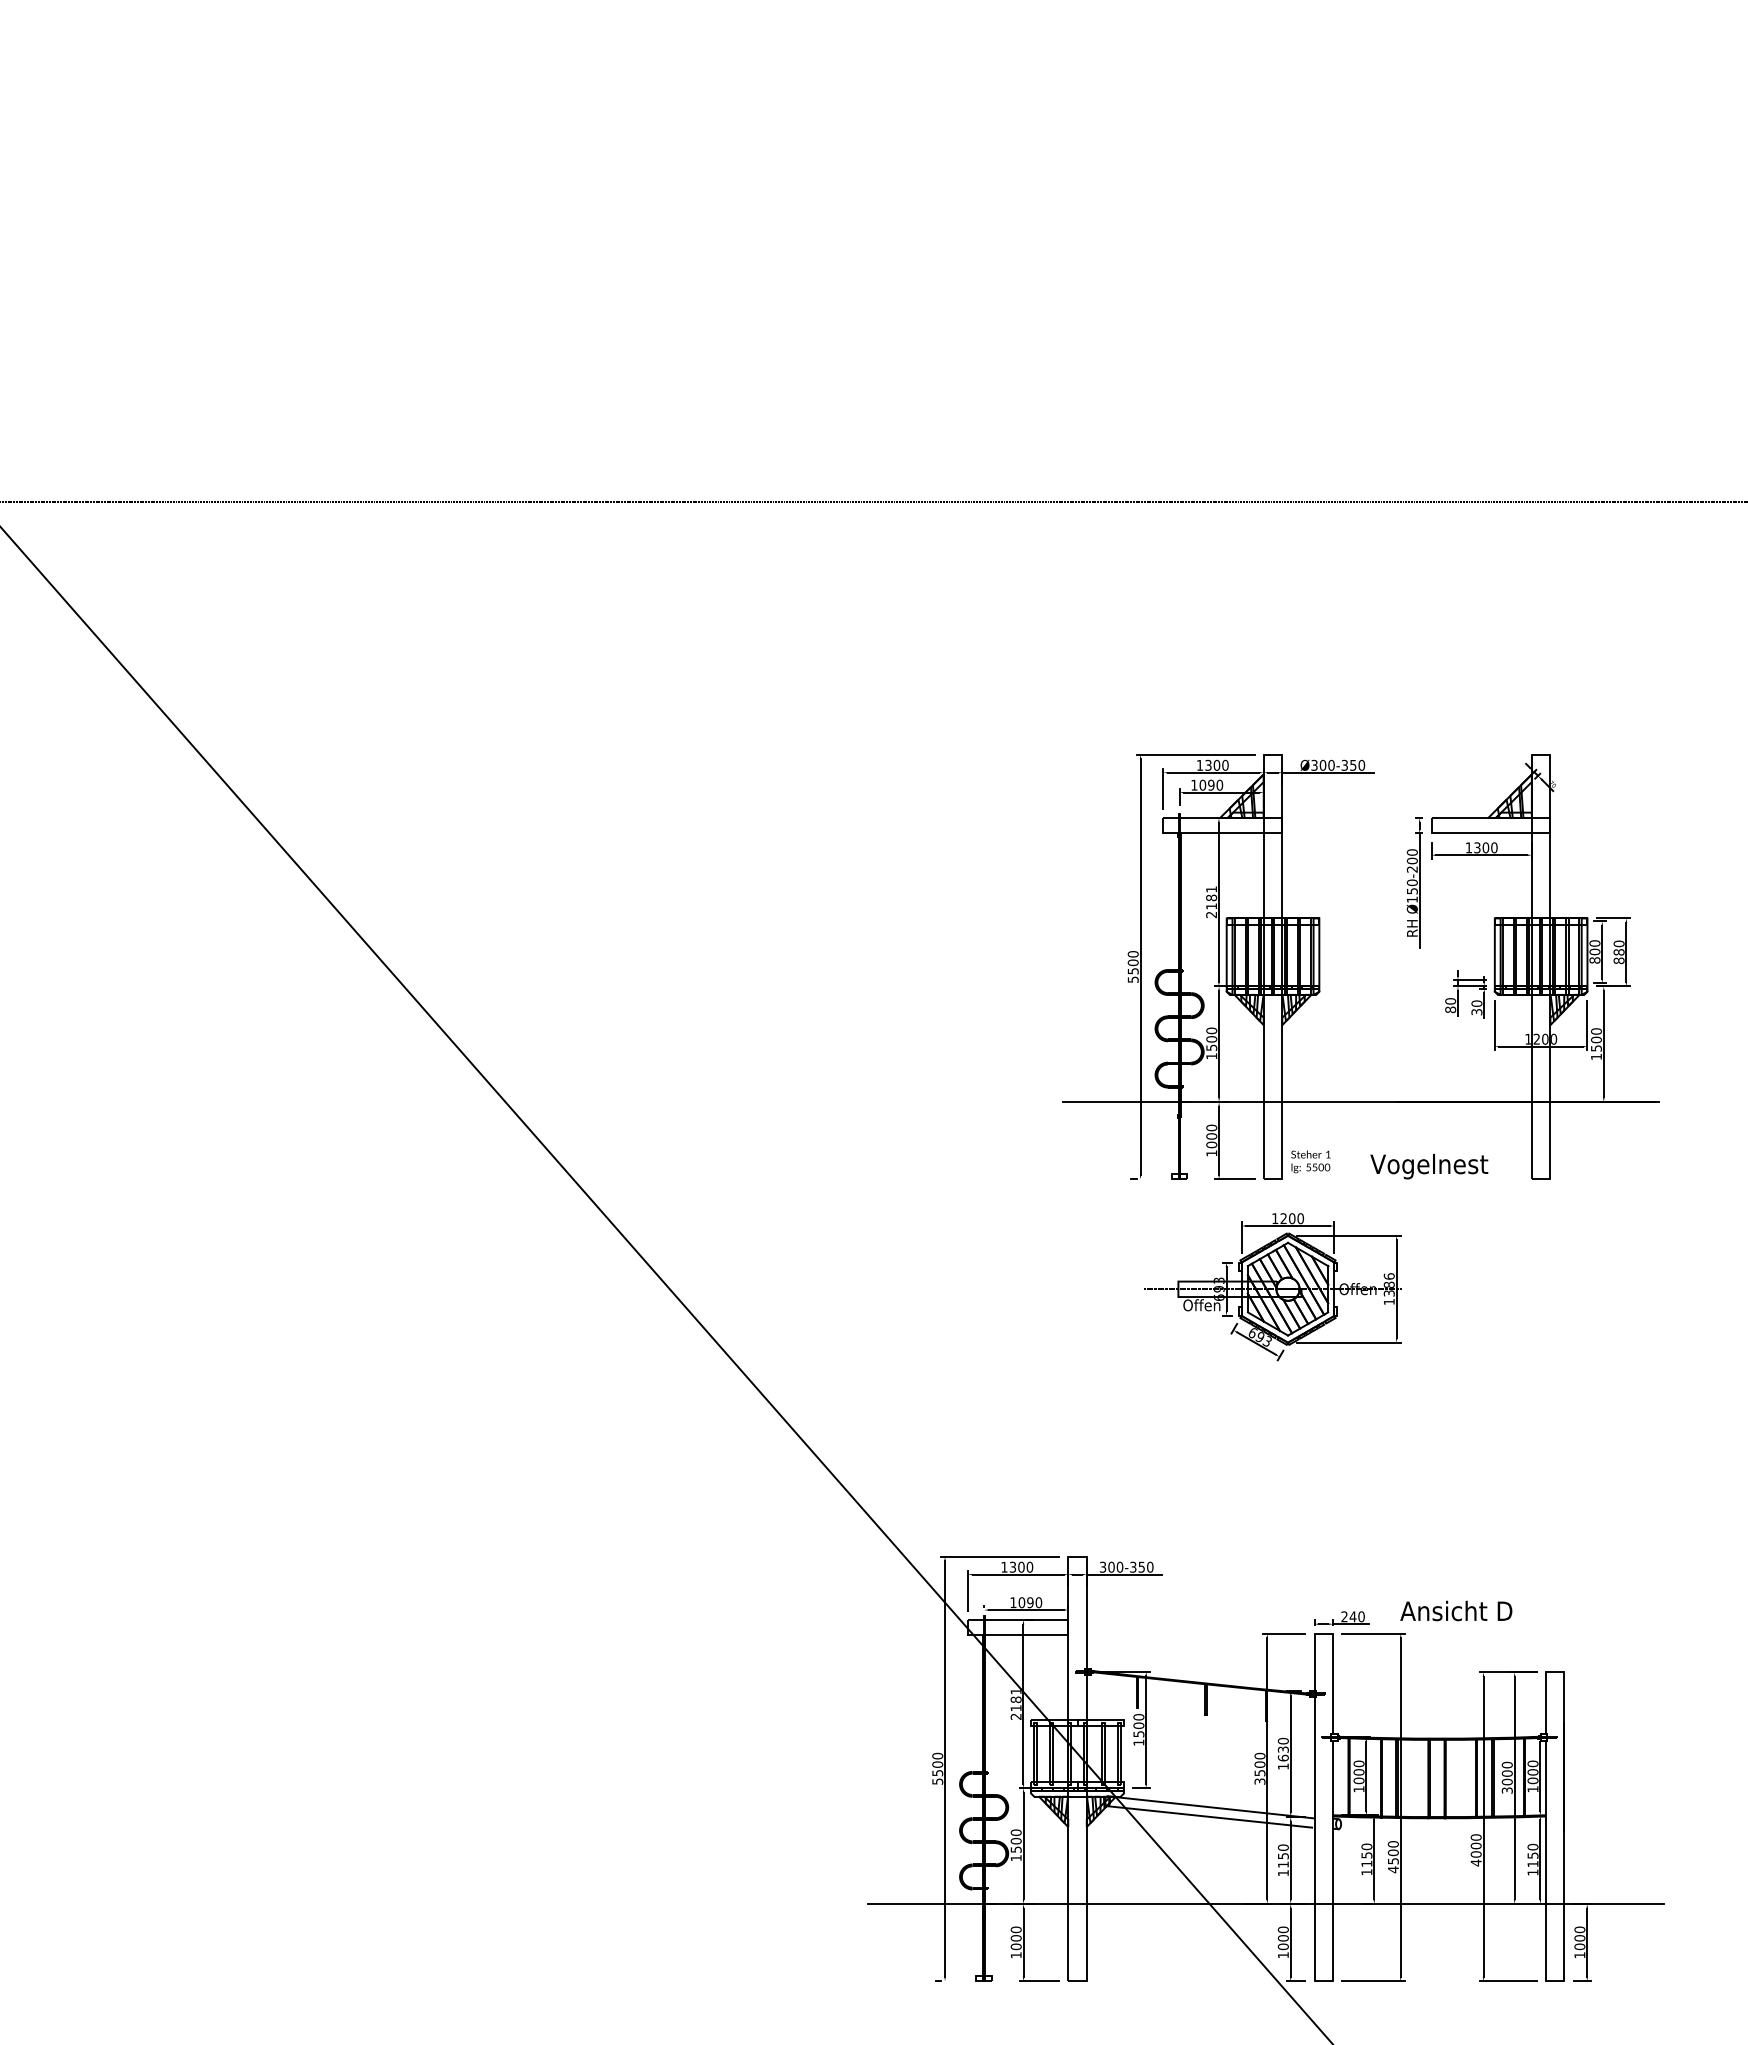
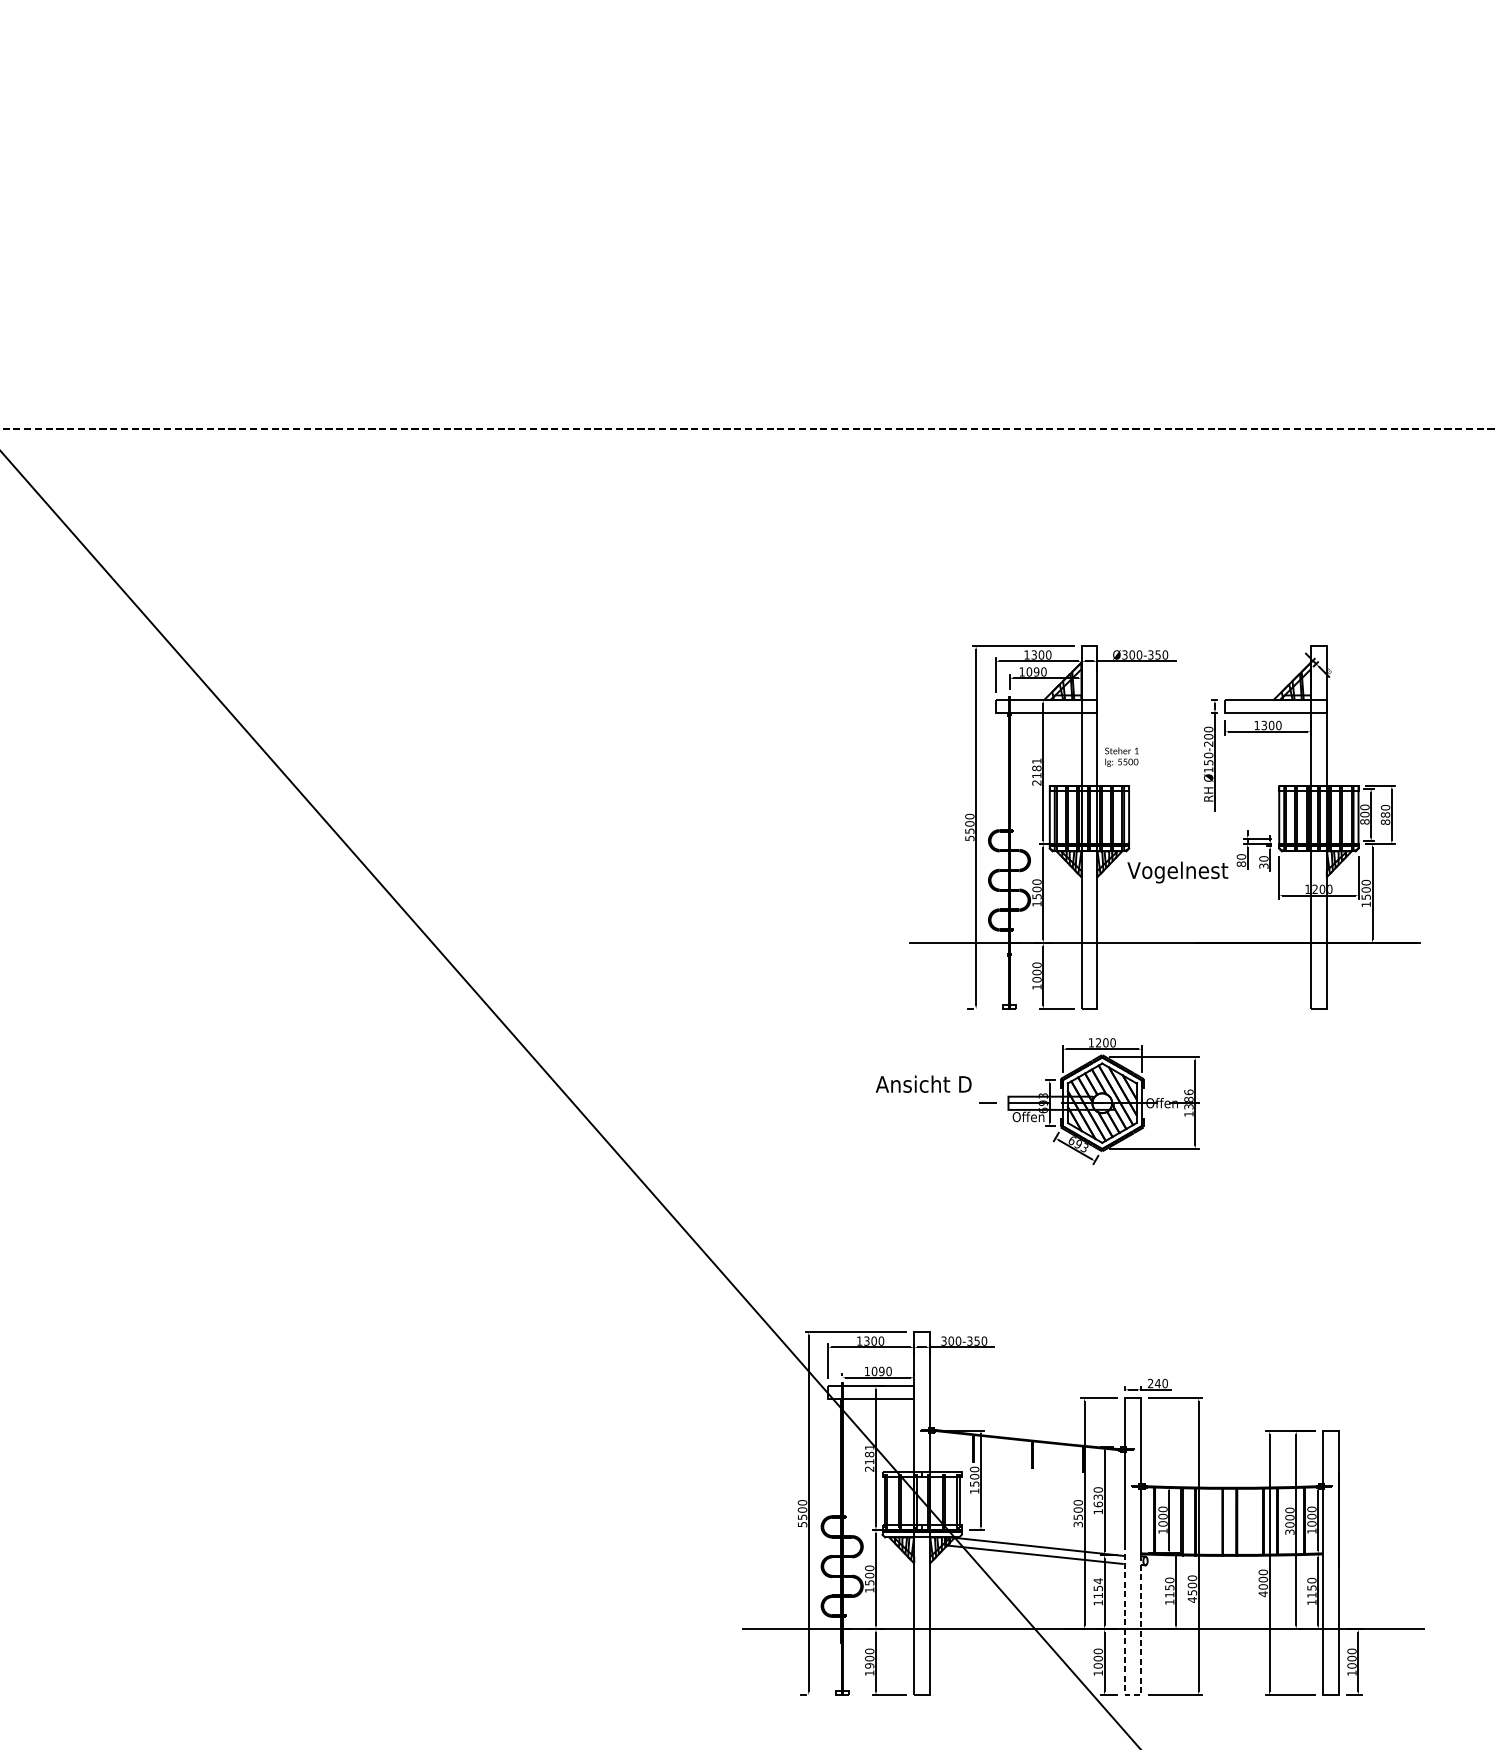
text: (1310, 1161) -> (1121, 756), moved
text: (1429, 1166) -> (1177, 872), moved
text: (1456, 1610) -> (923, 1083), moved
text: (1282, 1847) -> (1097, 1580), 1150 -> 1154
text: (1016, 1946) -> (869, 1665), 1000 -> 1900
line: (1317, 1981) -> (1127, 1695), solid -> dashed

